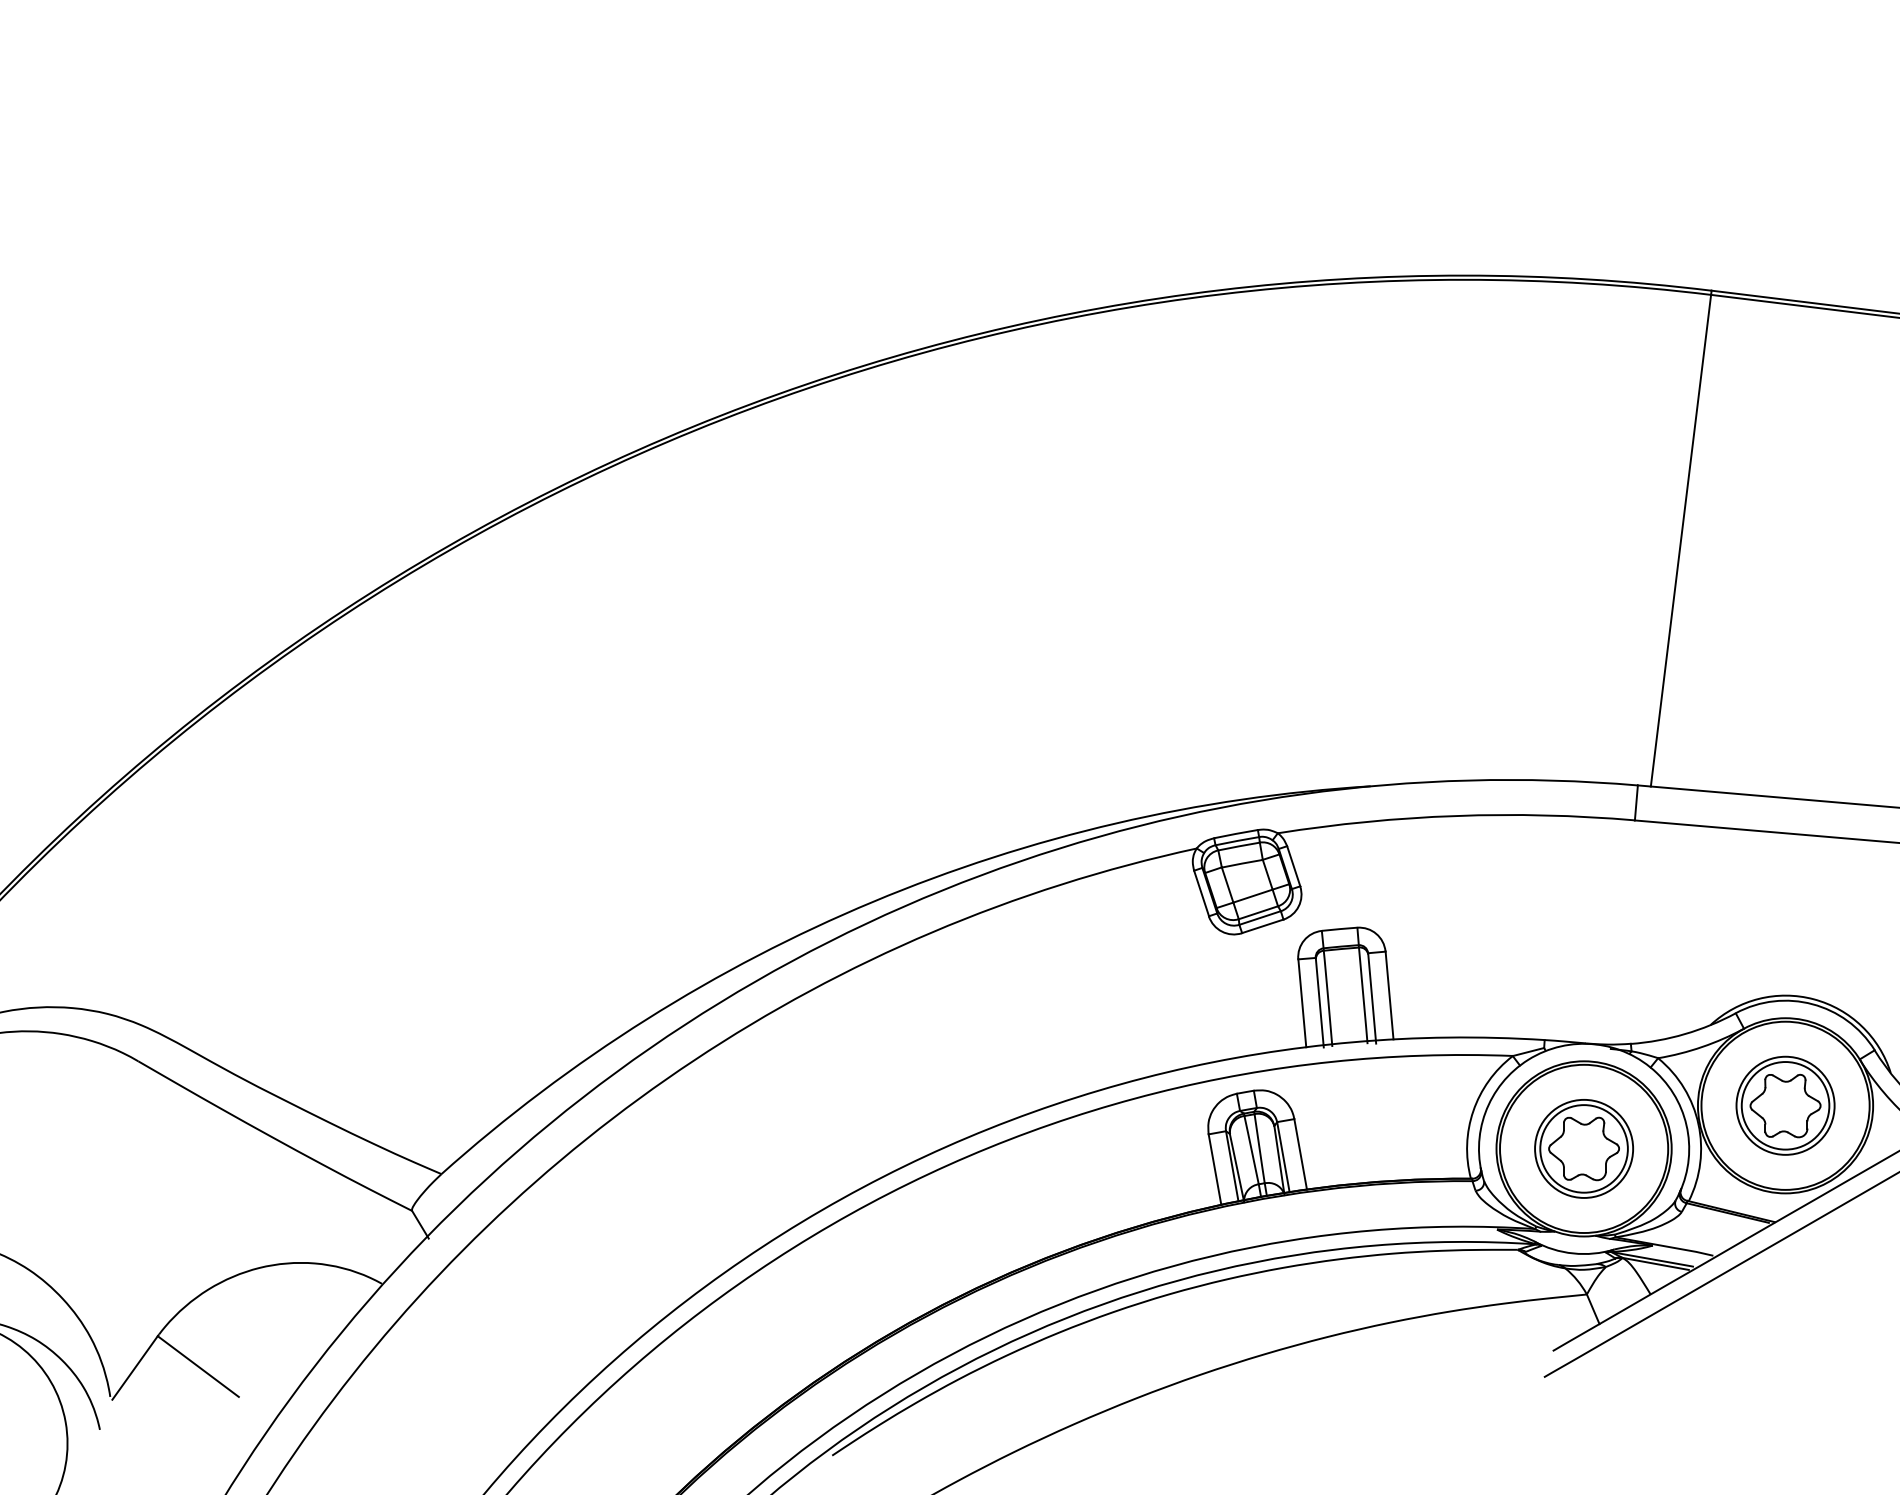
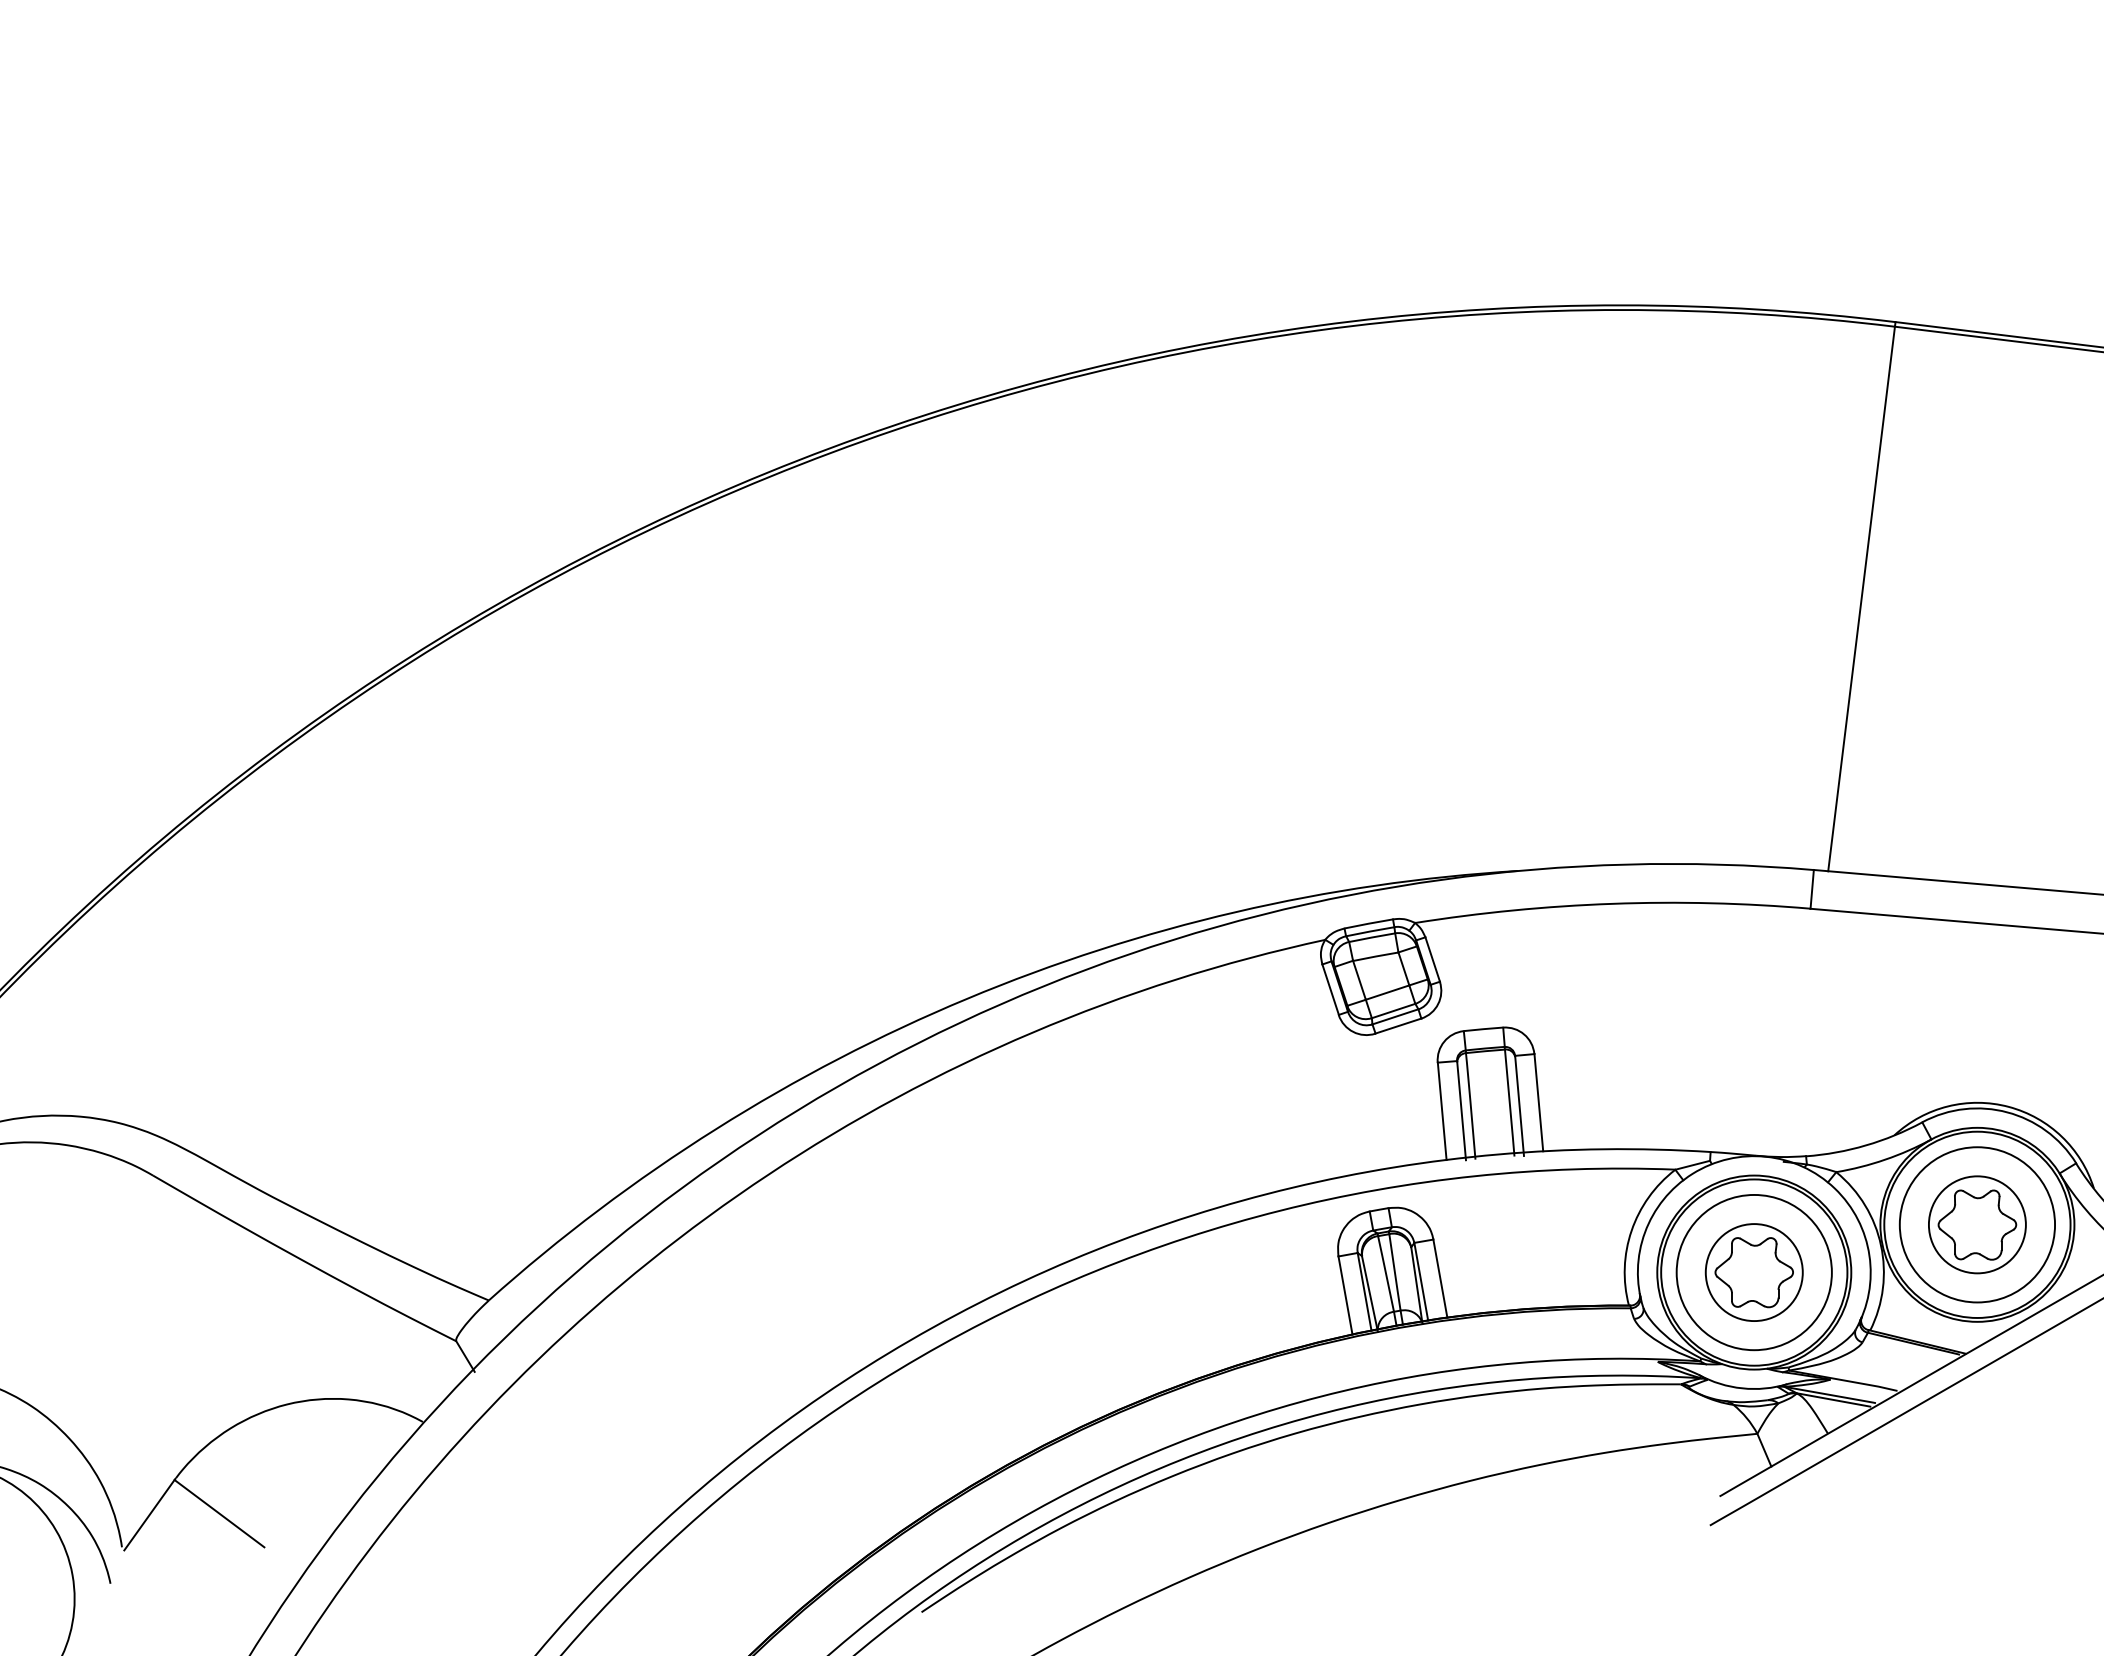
circle: (1785, 1105) -> (1977, 1224), size x1.43
circle: (1583, 1148) -> (1753, 1272), size x1.43

